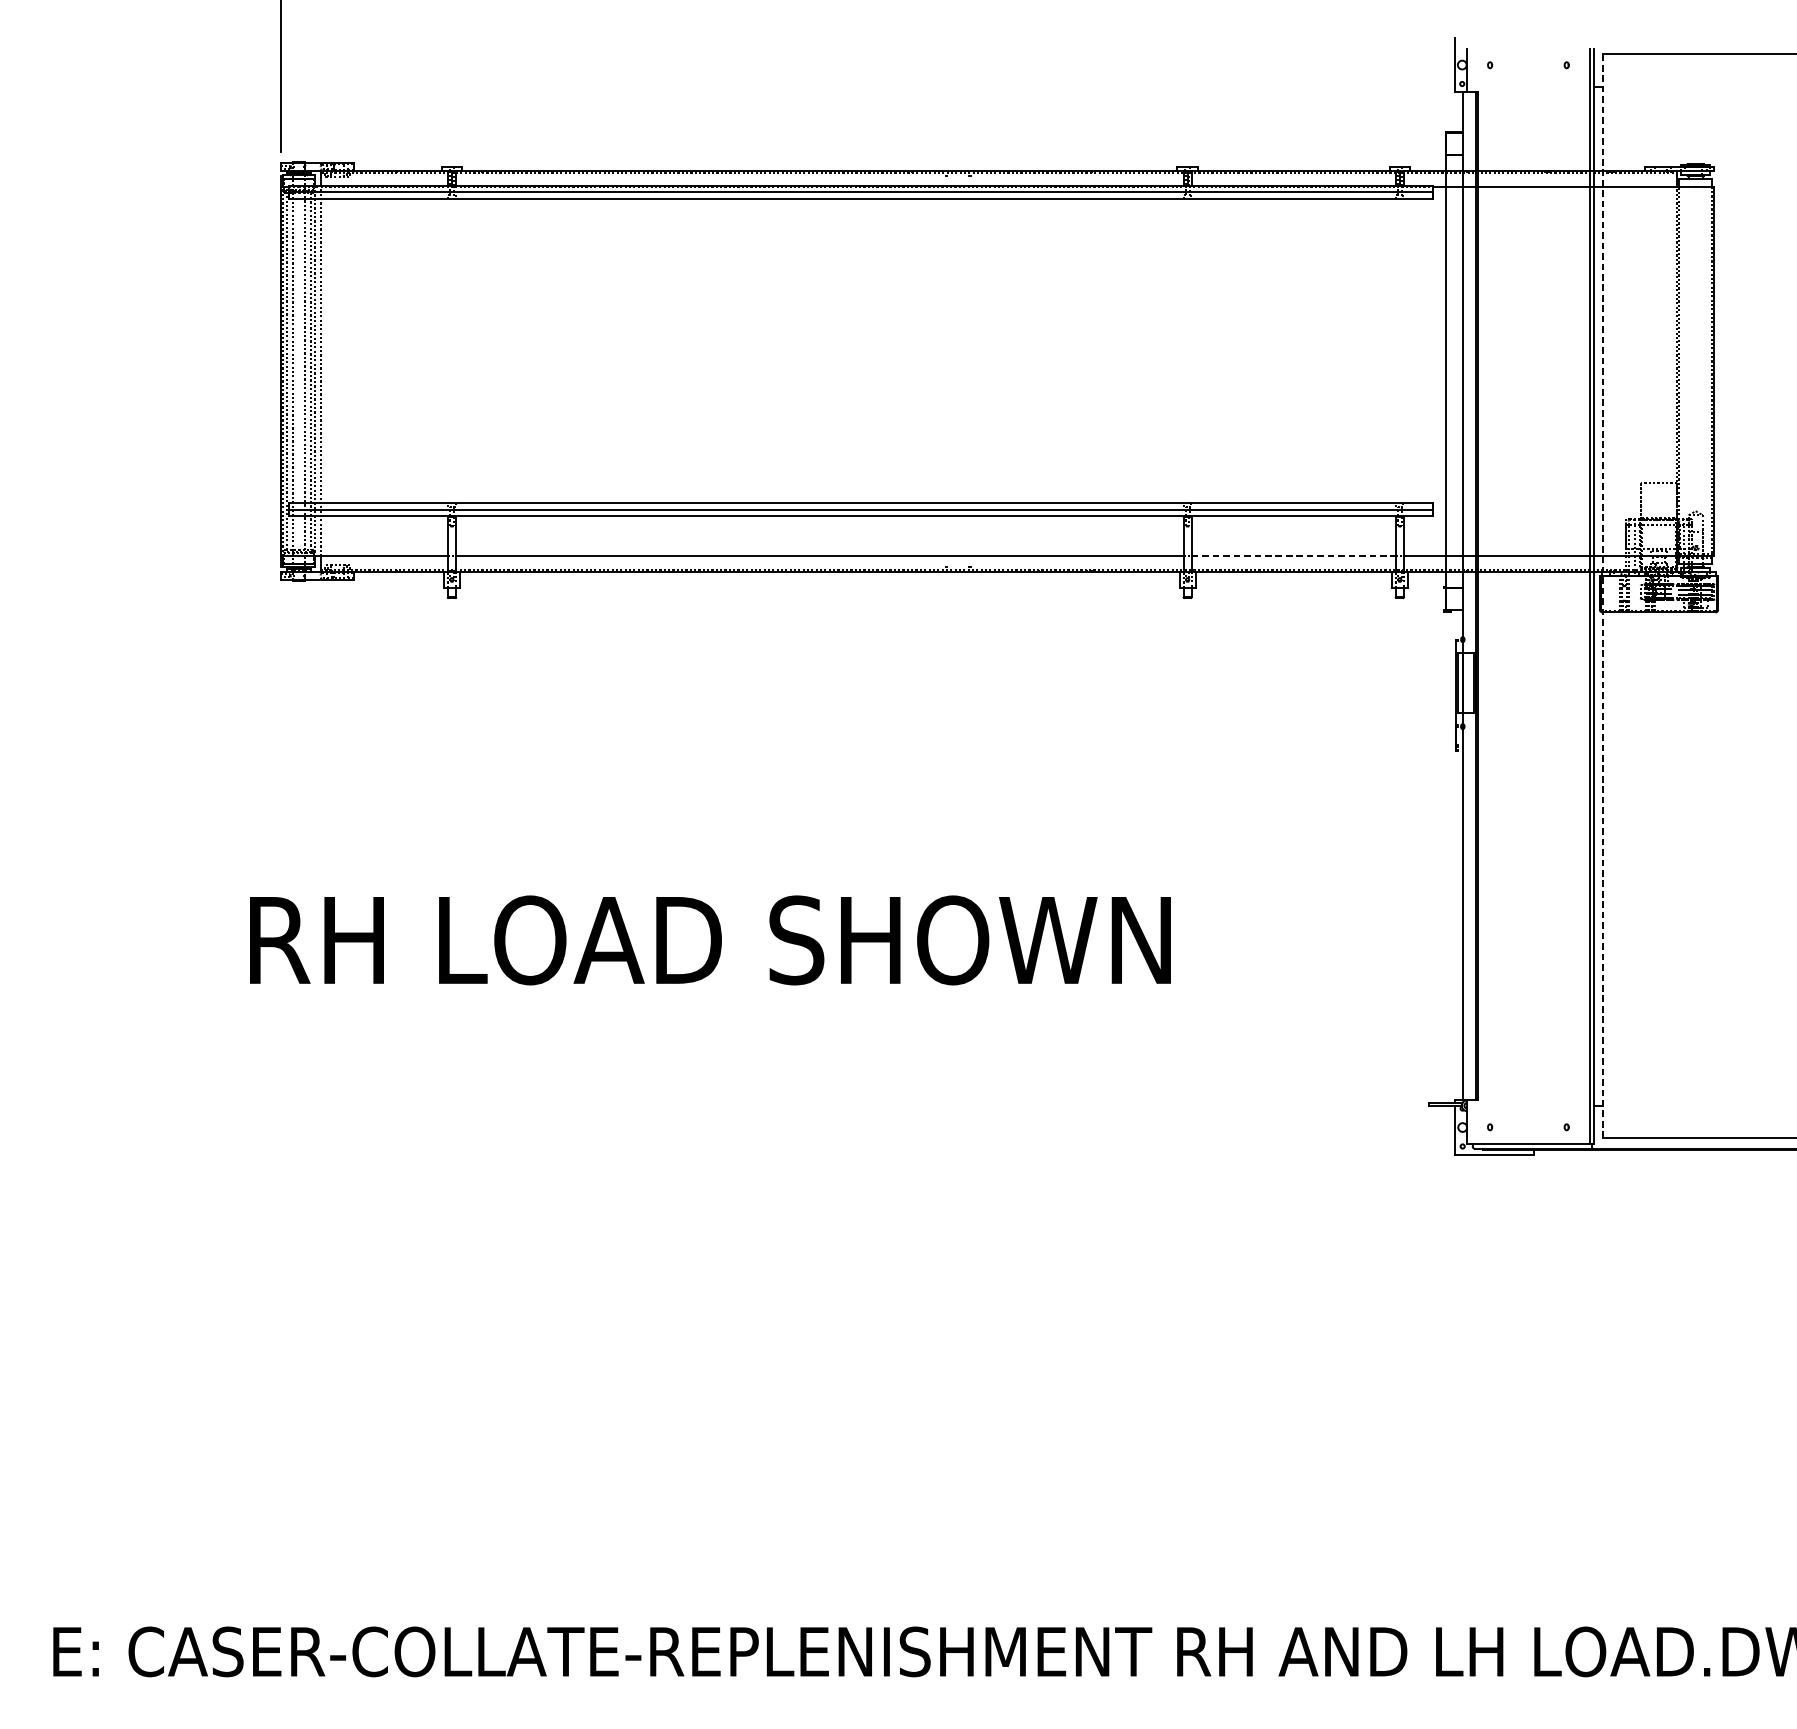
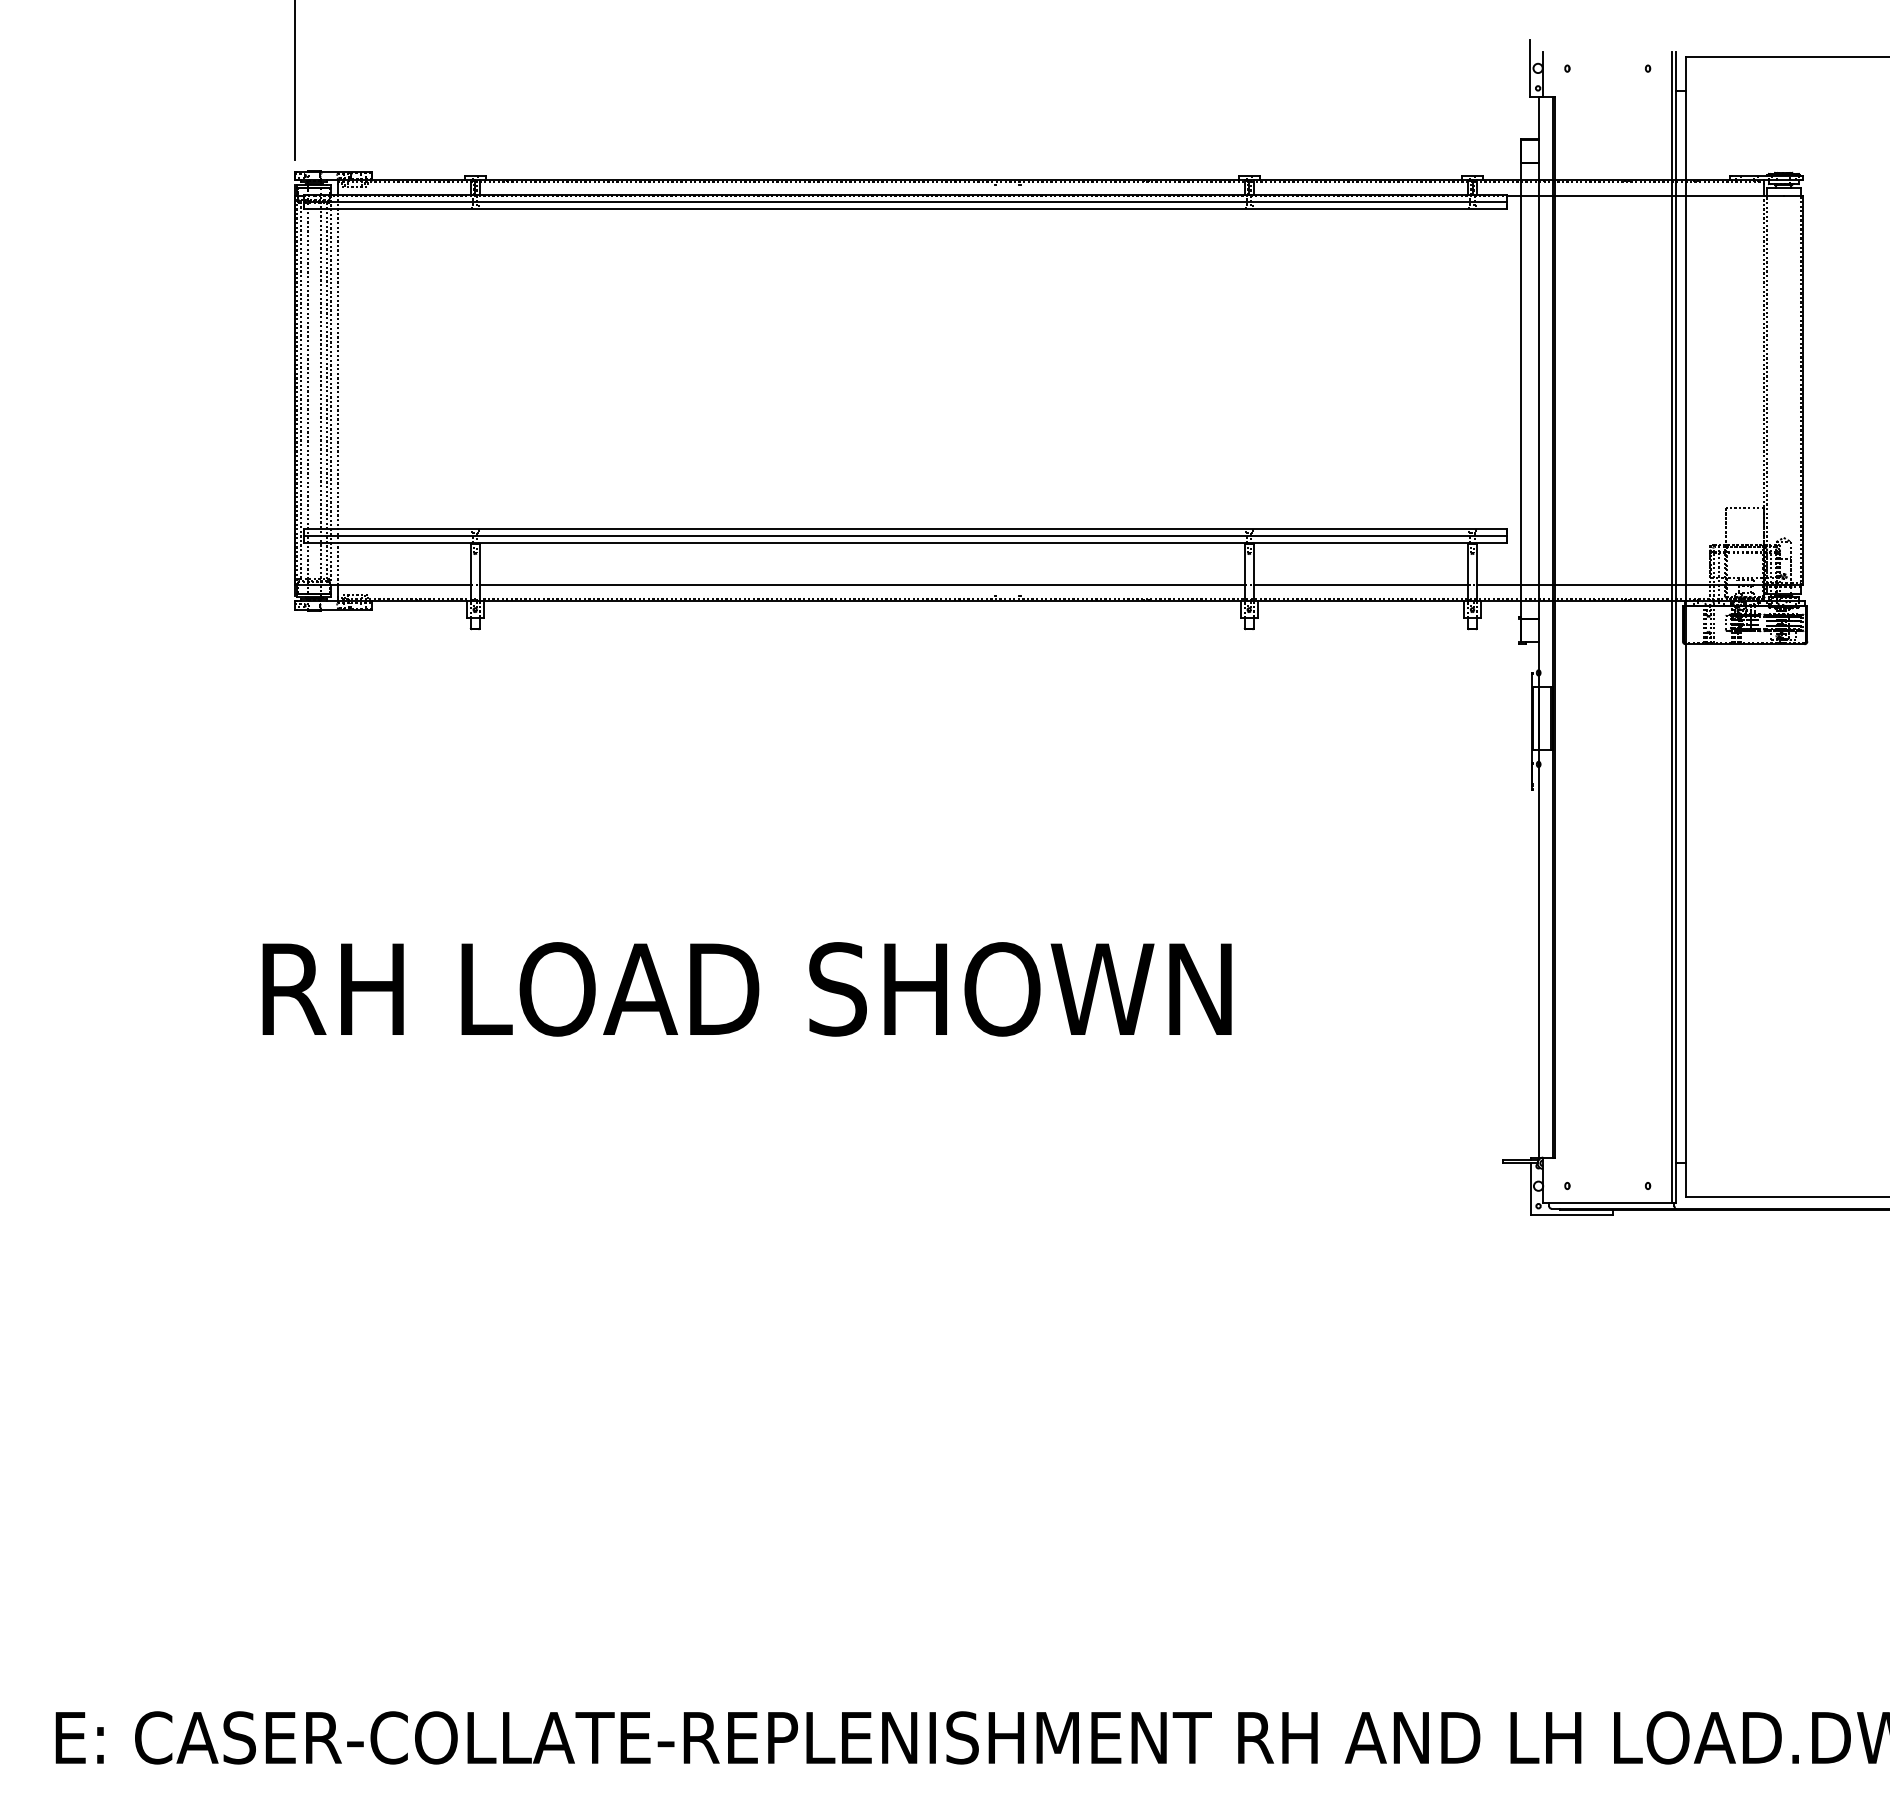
line: (1294, 556) -> (1361, 585), dashed -> solid
line: (1602, 596) -> (1685, 627), dashed -> solid

